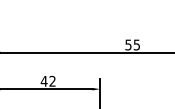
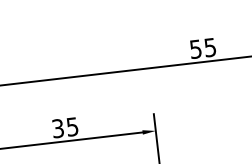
text: (47, 80) -> (63, 126), 42 -> 35

